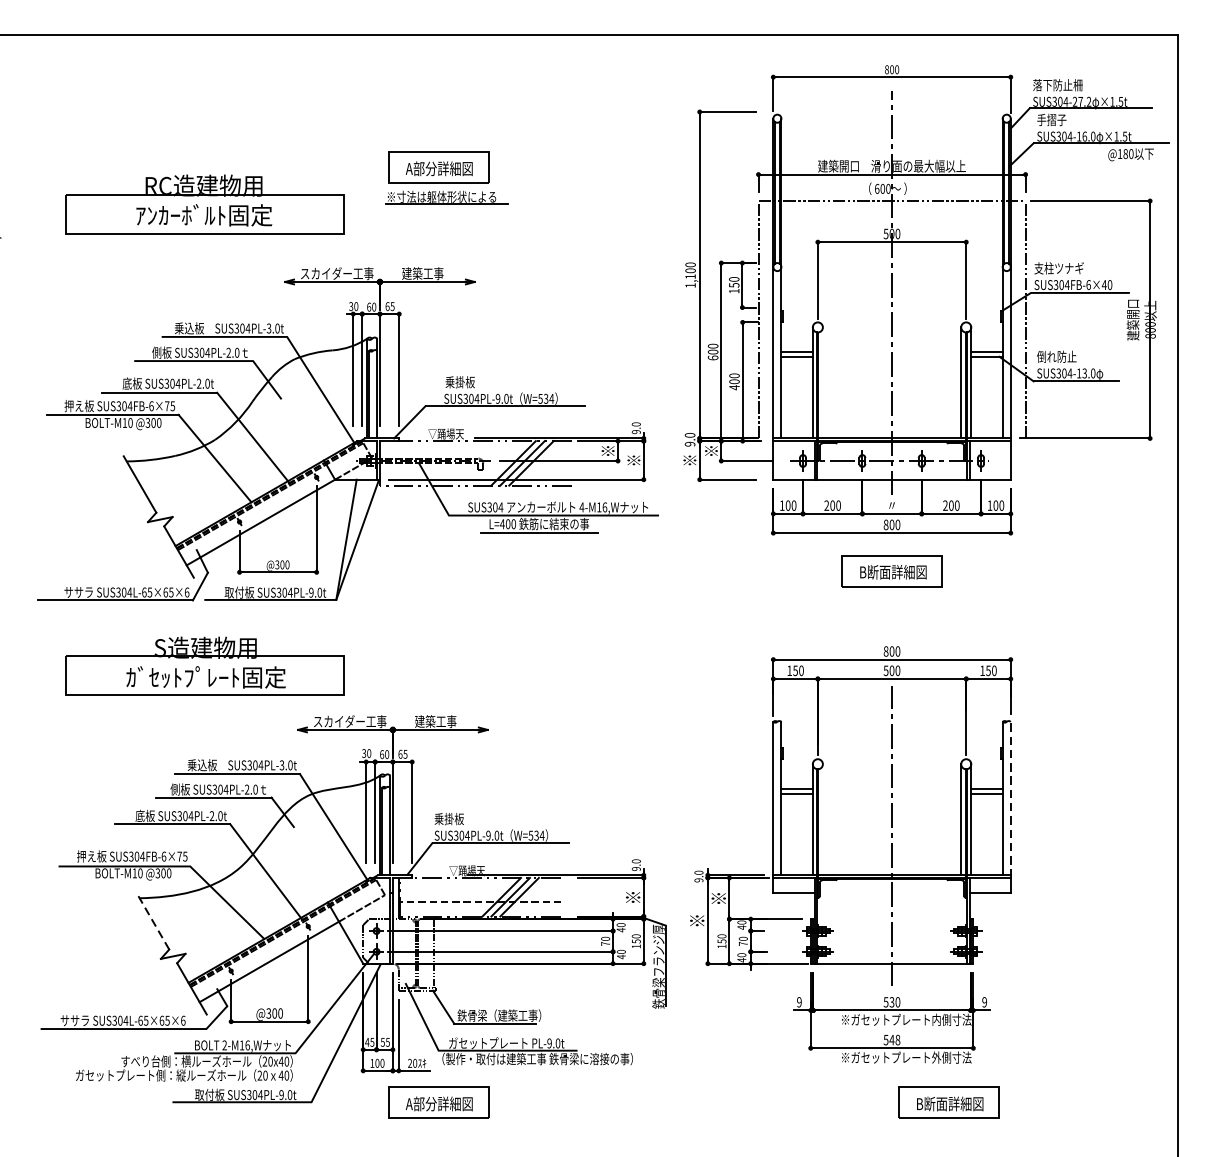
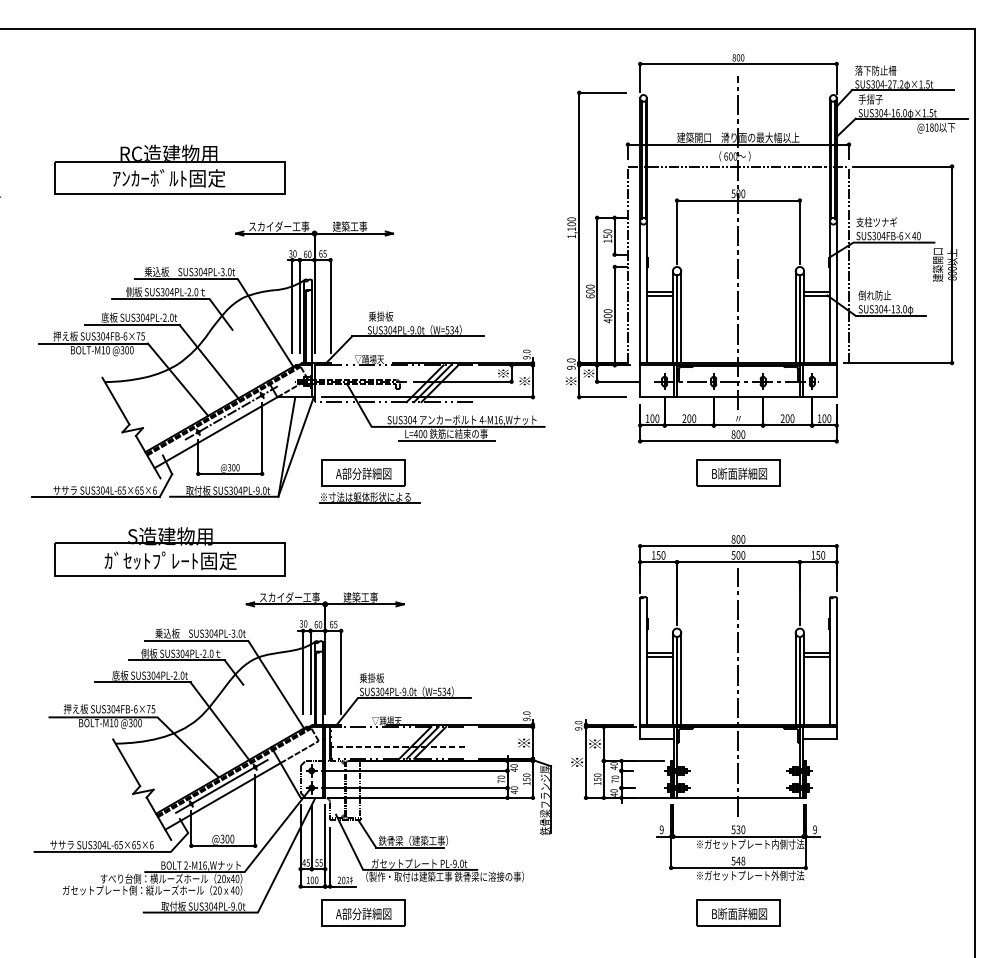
part: (446, 178) -> (369, 481), moved
line: (823, 383) -> (681, 317), added
line: (278, 498) -> (230, 412), added
line: (1010, 800) -> (836, 662), dashed -> solid
line: (823, 819) -> (681, 678), added
line: (152, 920) -> (126, 762), dashed -> solid
line: (267, 949) -> (221, 786), added
part: (948, 1102) -> (738, 912), moved

